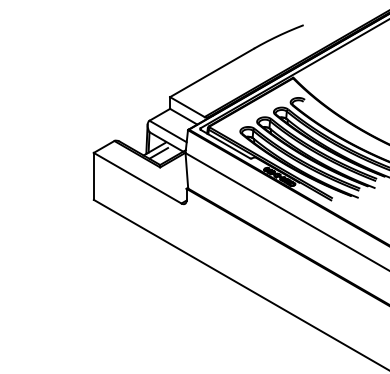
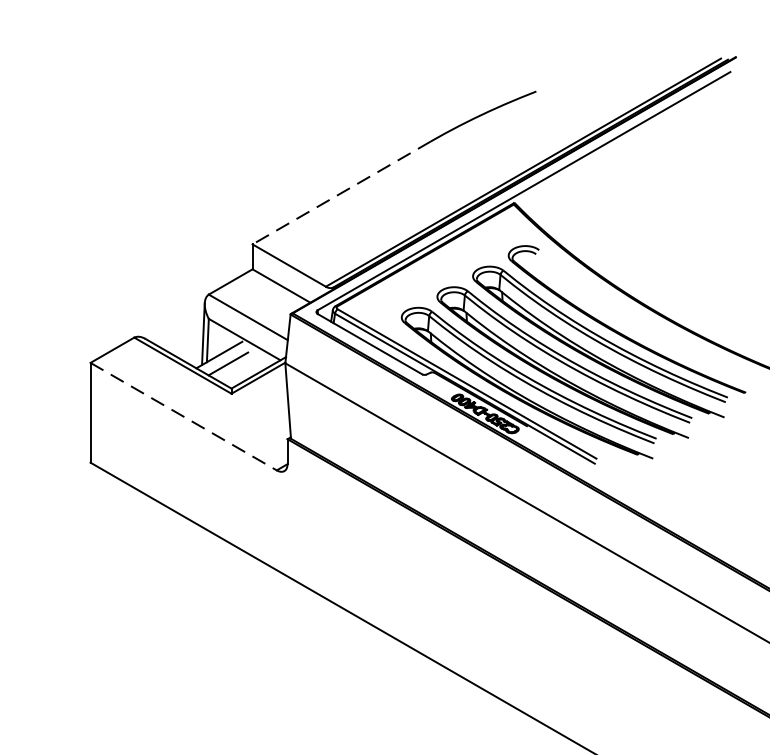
line: (211, 73) -> (340, 194), solid -> dashed
line: (137, 178) -> (183, 417), solid -> dashed

